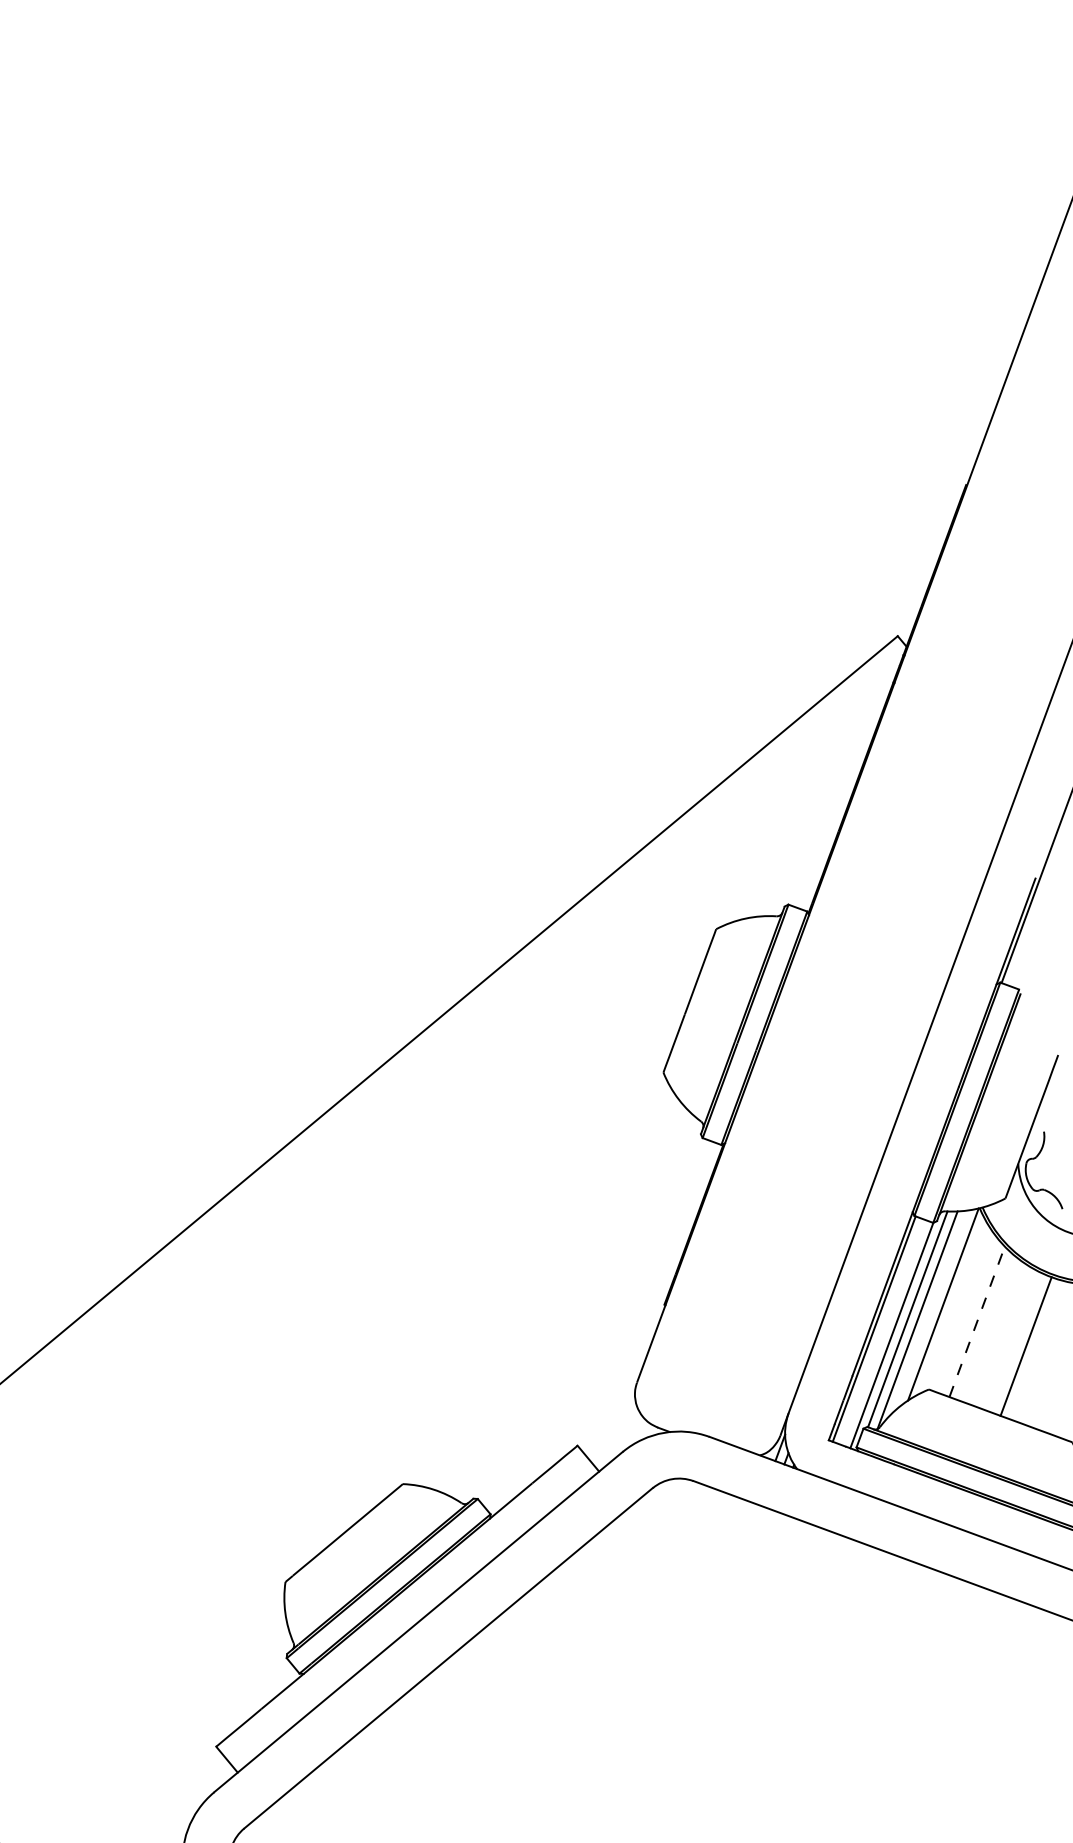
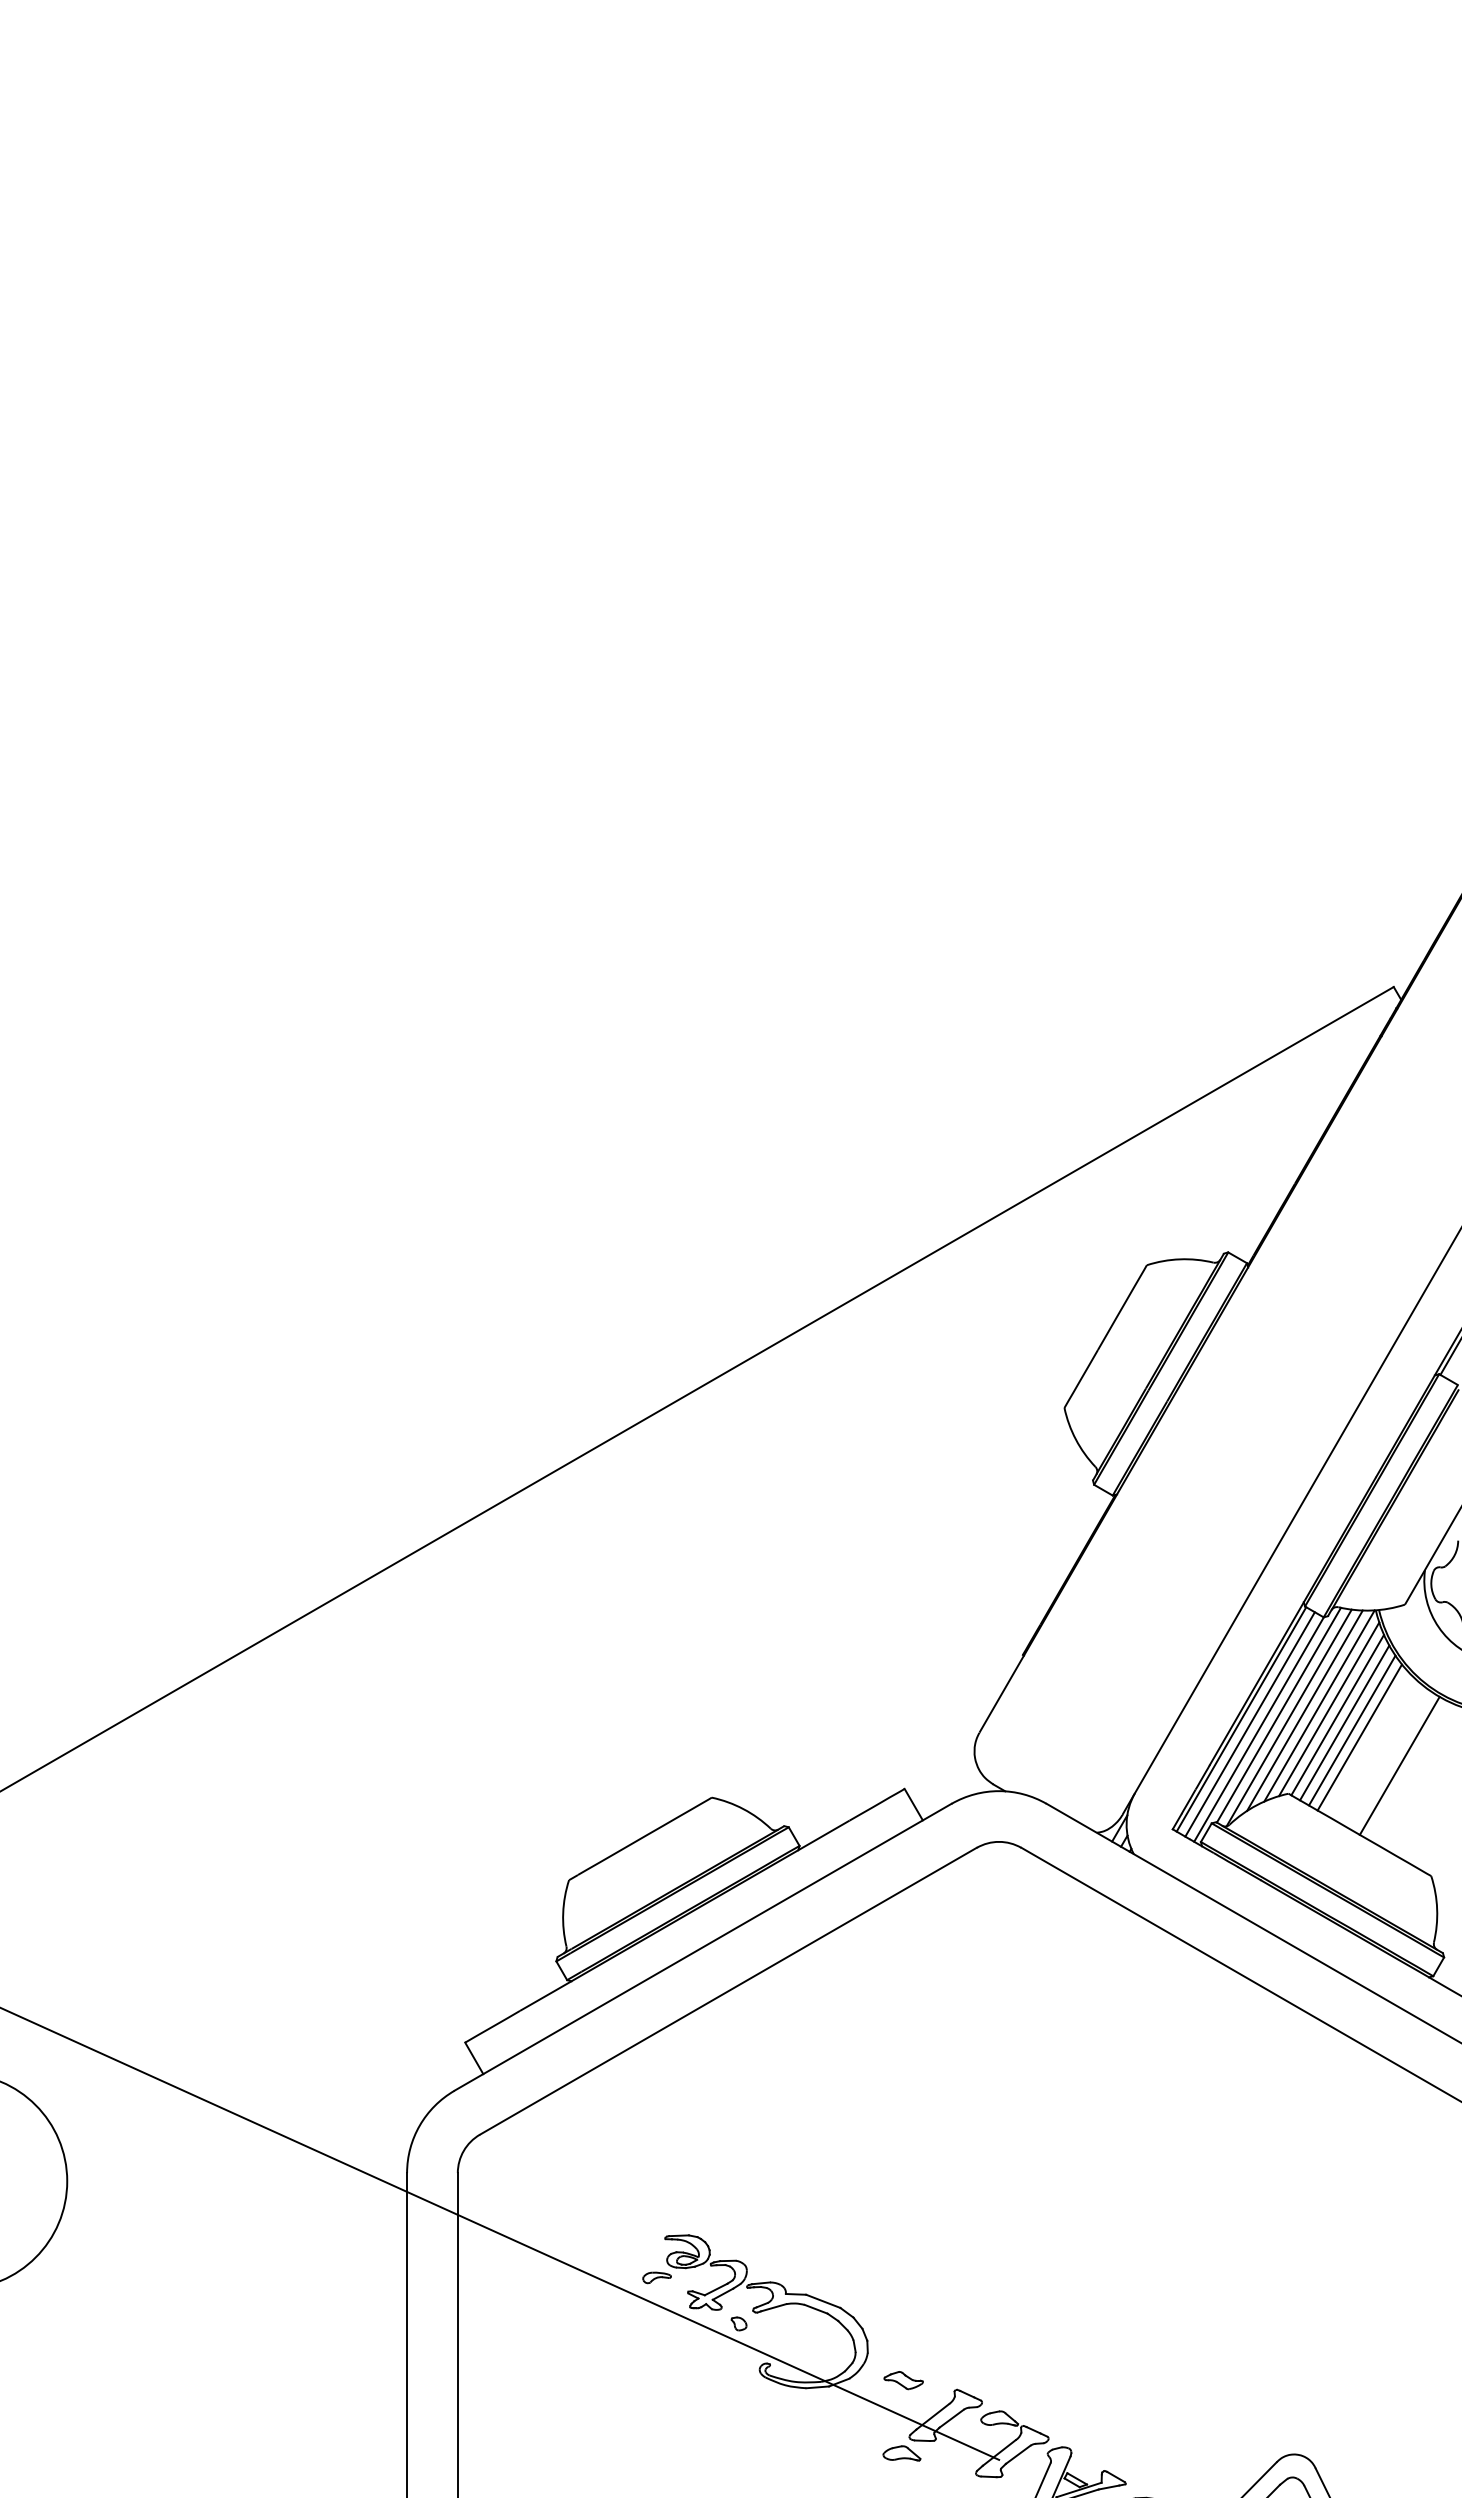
line: (953, 1306) -> (1329, 1709), added
line: (961, 1309) -> (1337, 1714), added
line: (930, 1311) -> (1304, 1710), added
line: (968, 1315) -> (1344, 1722), added
line: (977, 1321) -> (1352, 1730), dashed -> solid
line: (984, 1326) -> (1359, 1737), added
line: (882, 1332) -> (1249, 1724), added

